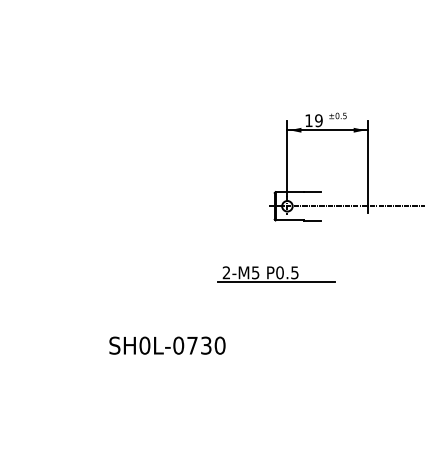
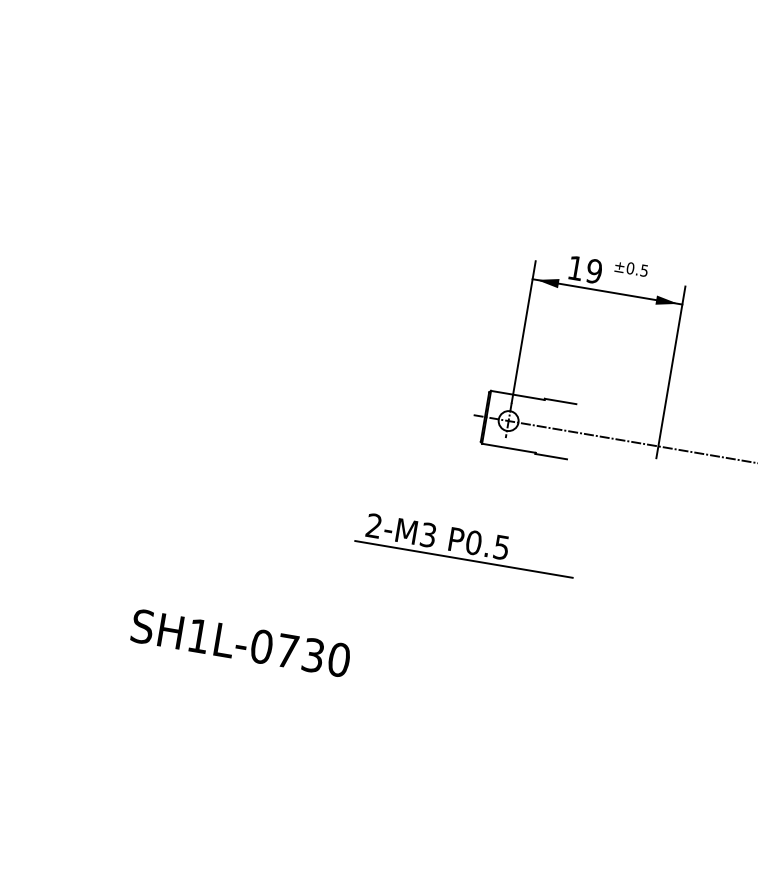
text: (255, 272) -> (428, 534), 2-M5 -> 2-M3
text: (144, 345) -> (198, 635), SH0L-0730 -> SH1L-0730

